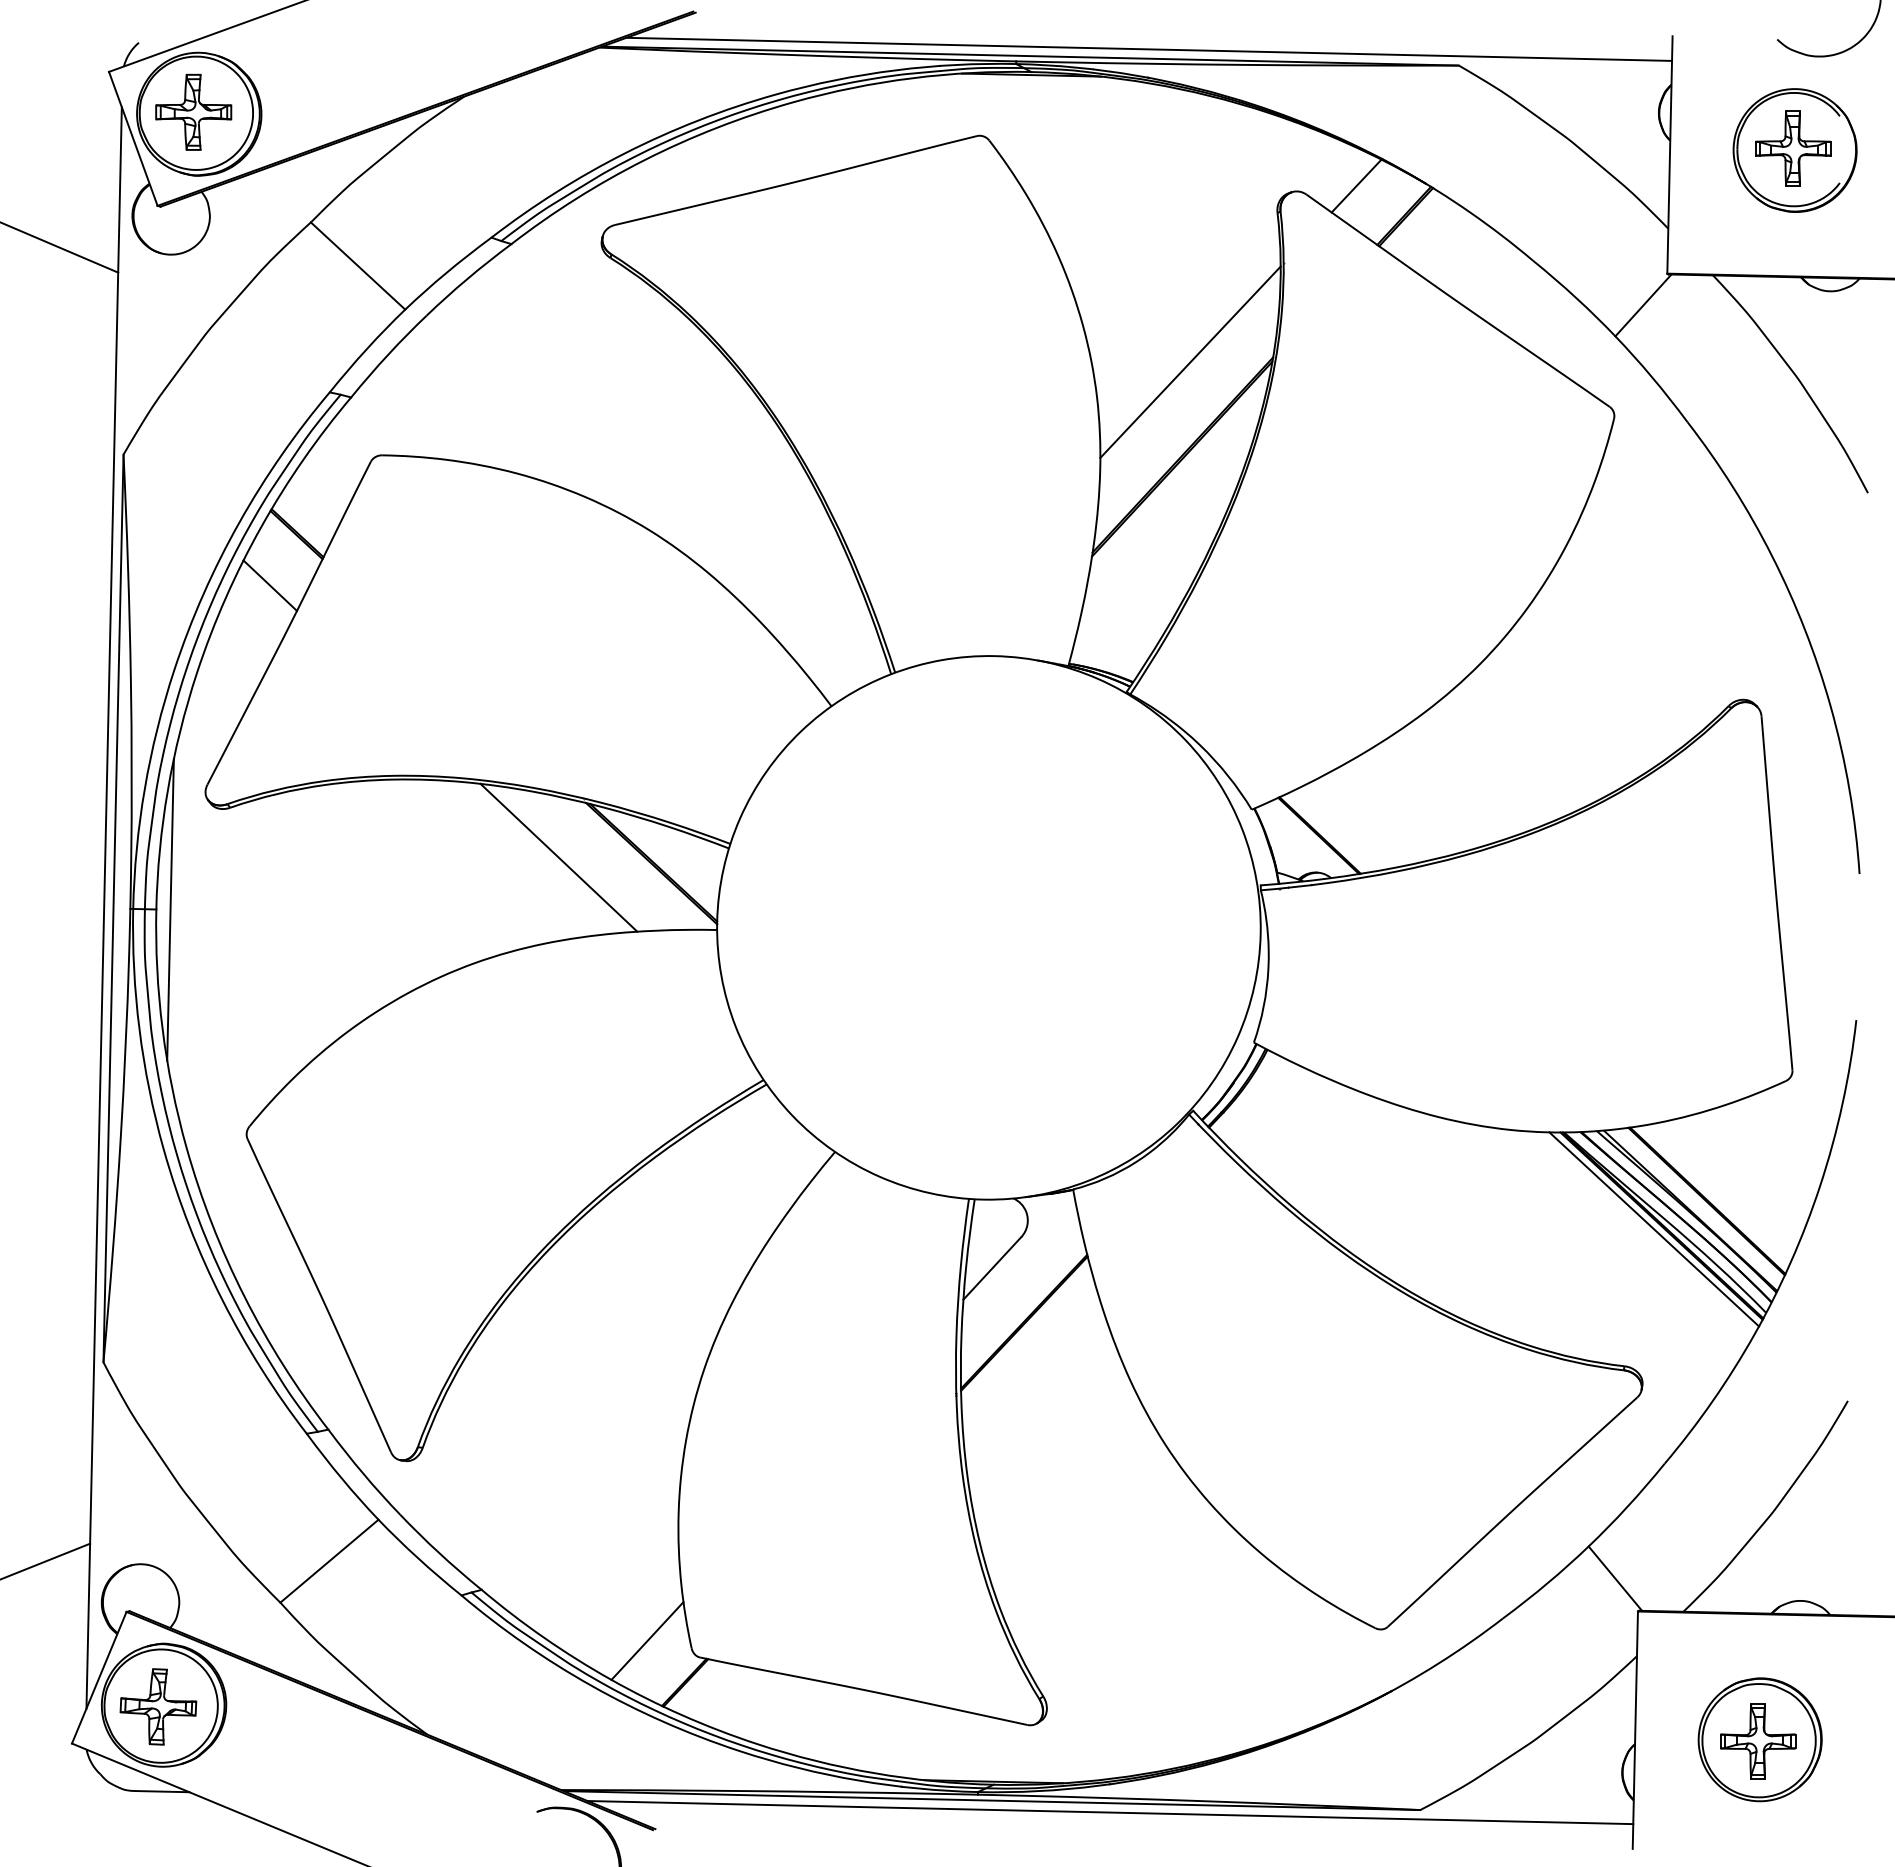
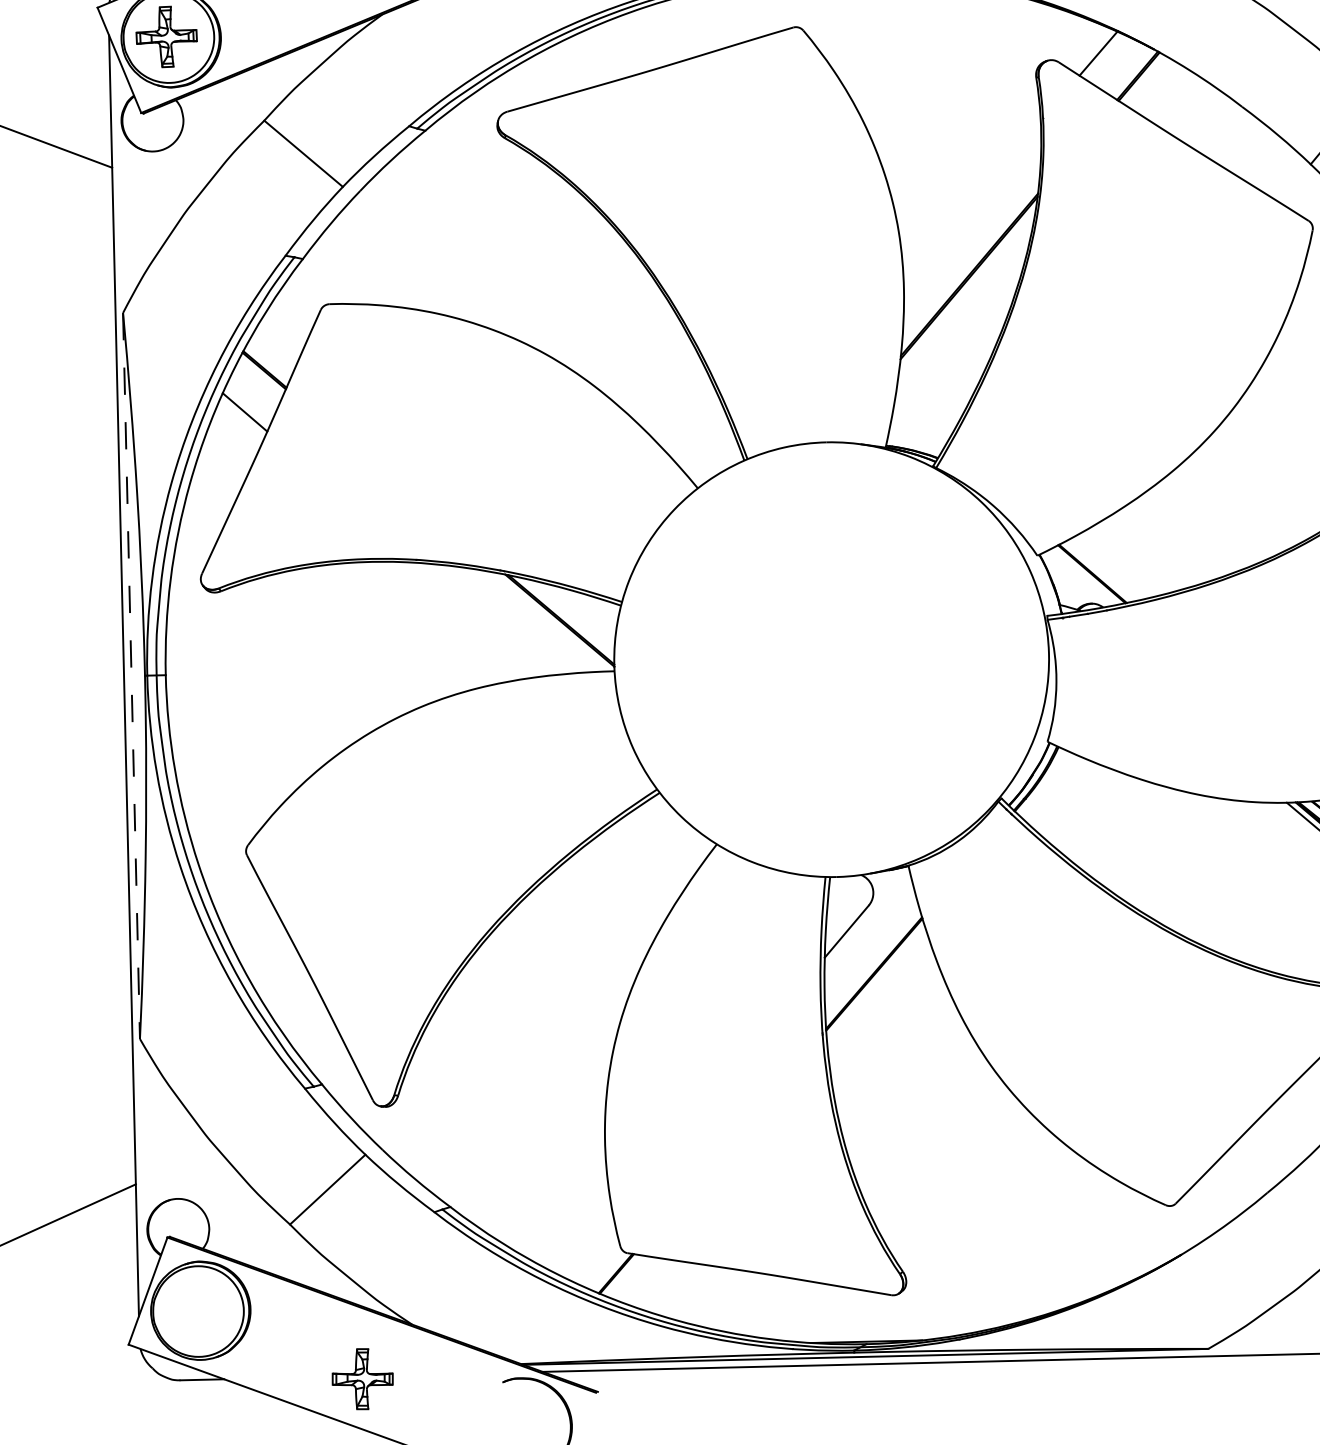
line: (1190, 361) -> (972, 199), removed
line: (558, 857) -> (485, 619), removed
line: (113, 908) -> (131, 675), solid -> dashed
line: (170, 909) -> (177, 674), removed
line: (647, 1640) -> (584, 1241), removed
part: (158, 1706) -> (362, 1378), moved

